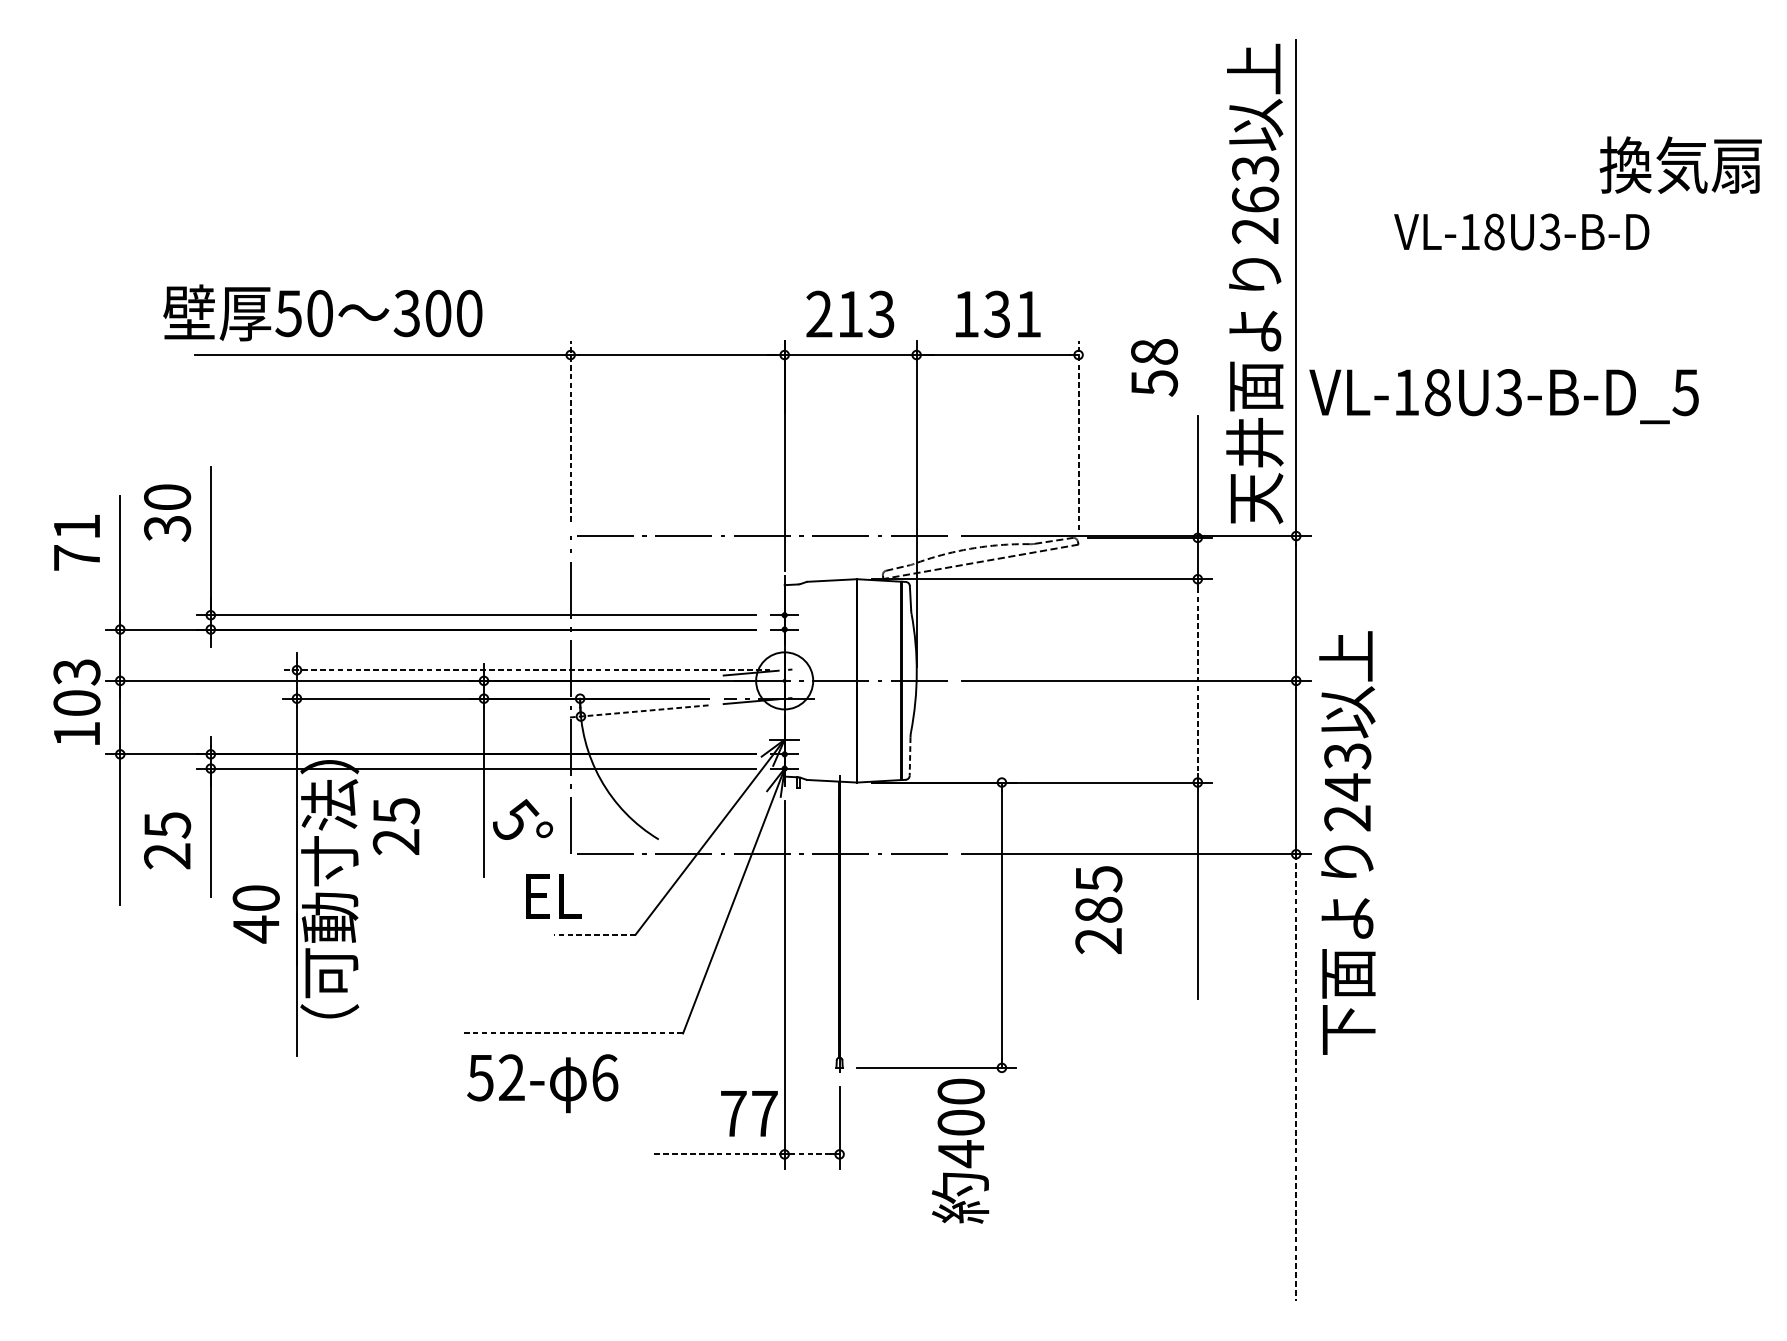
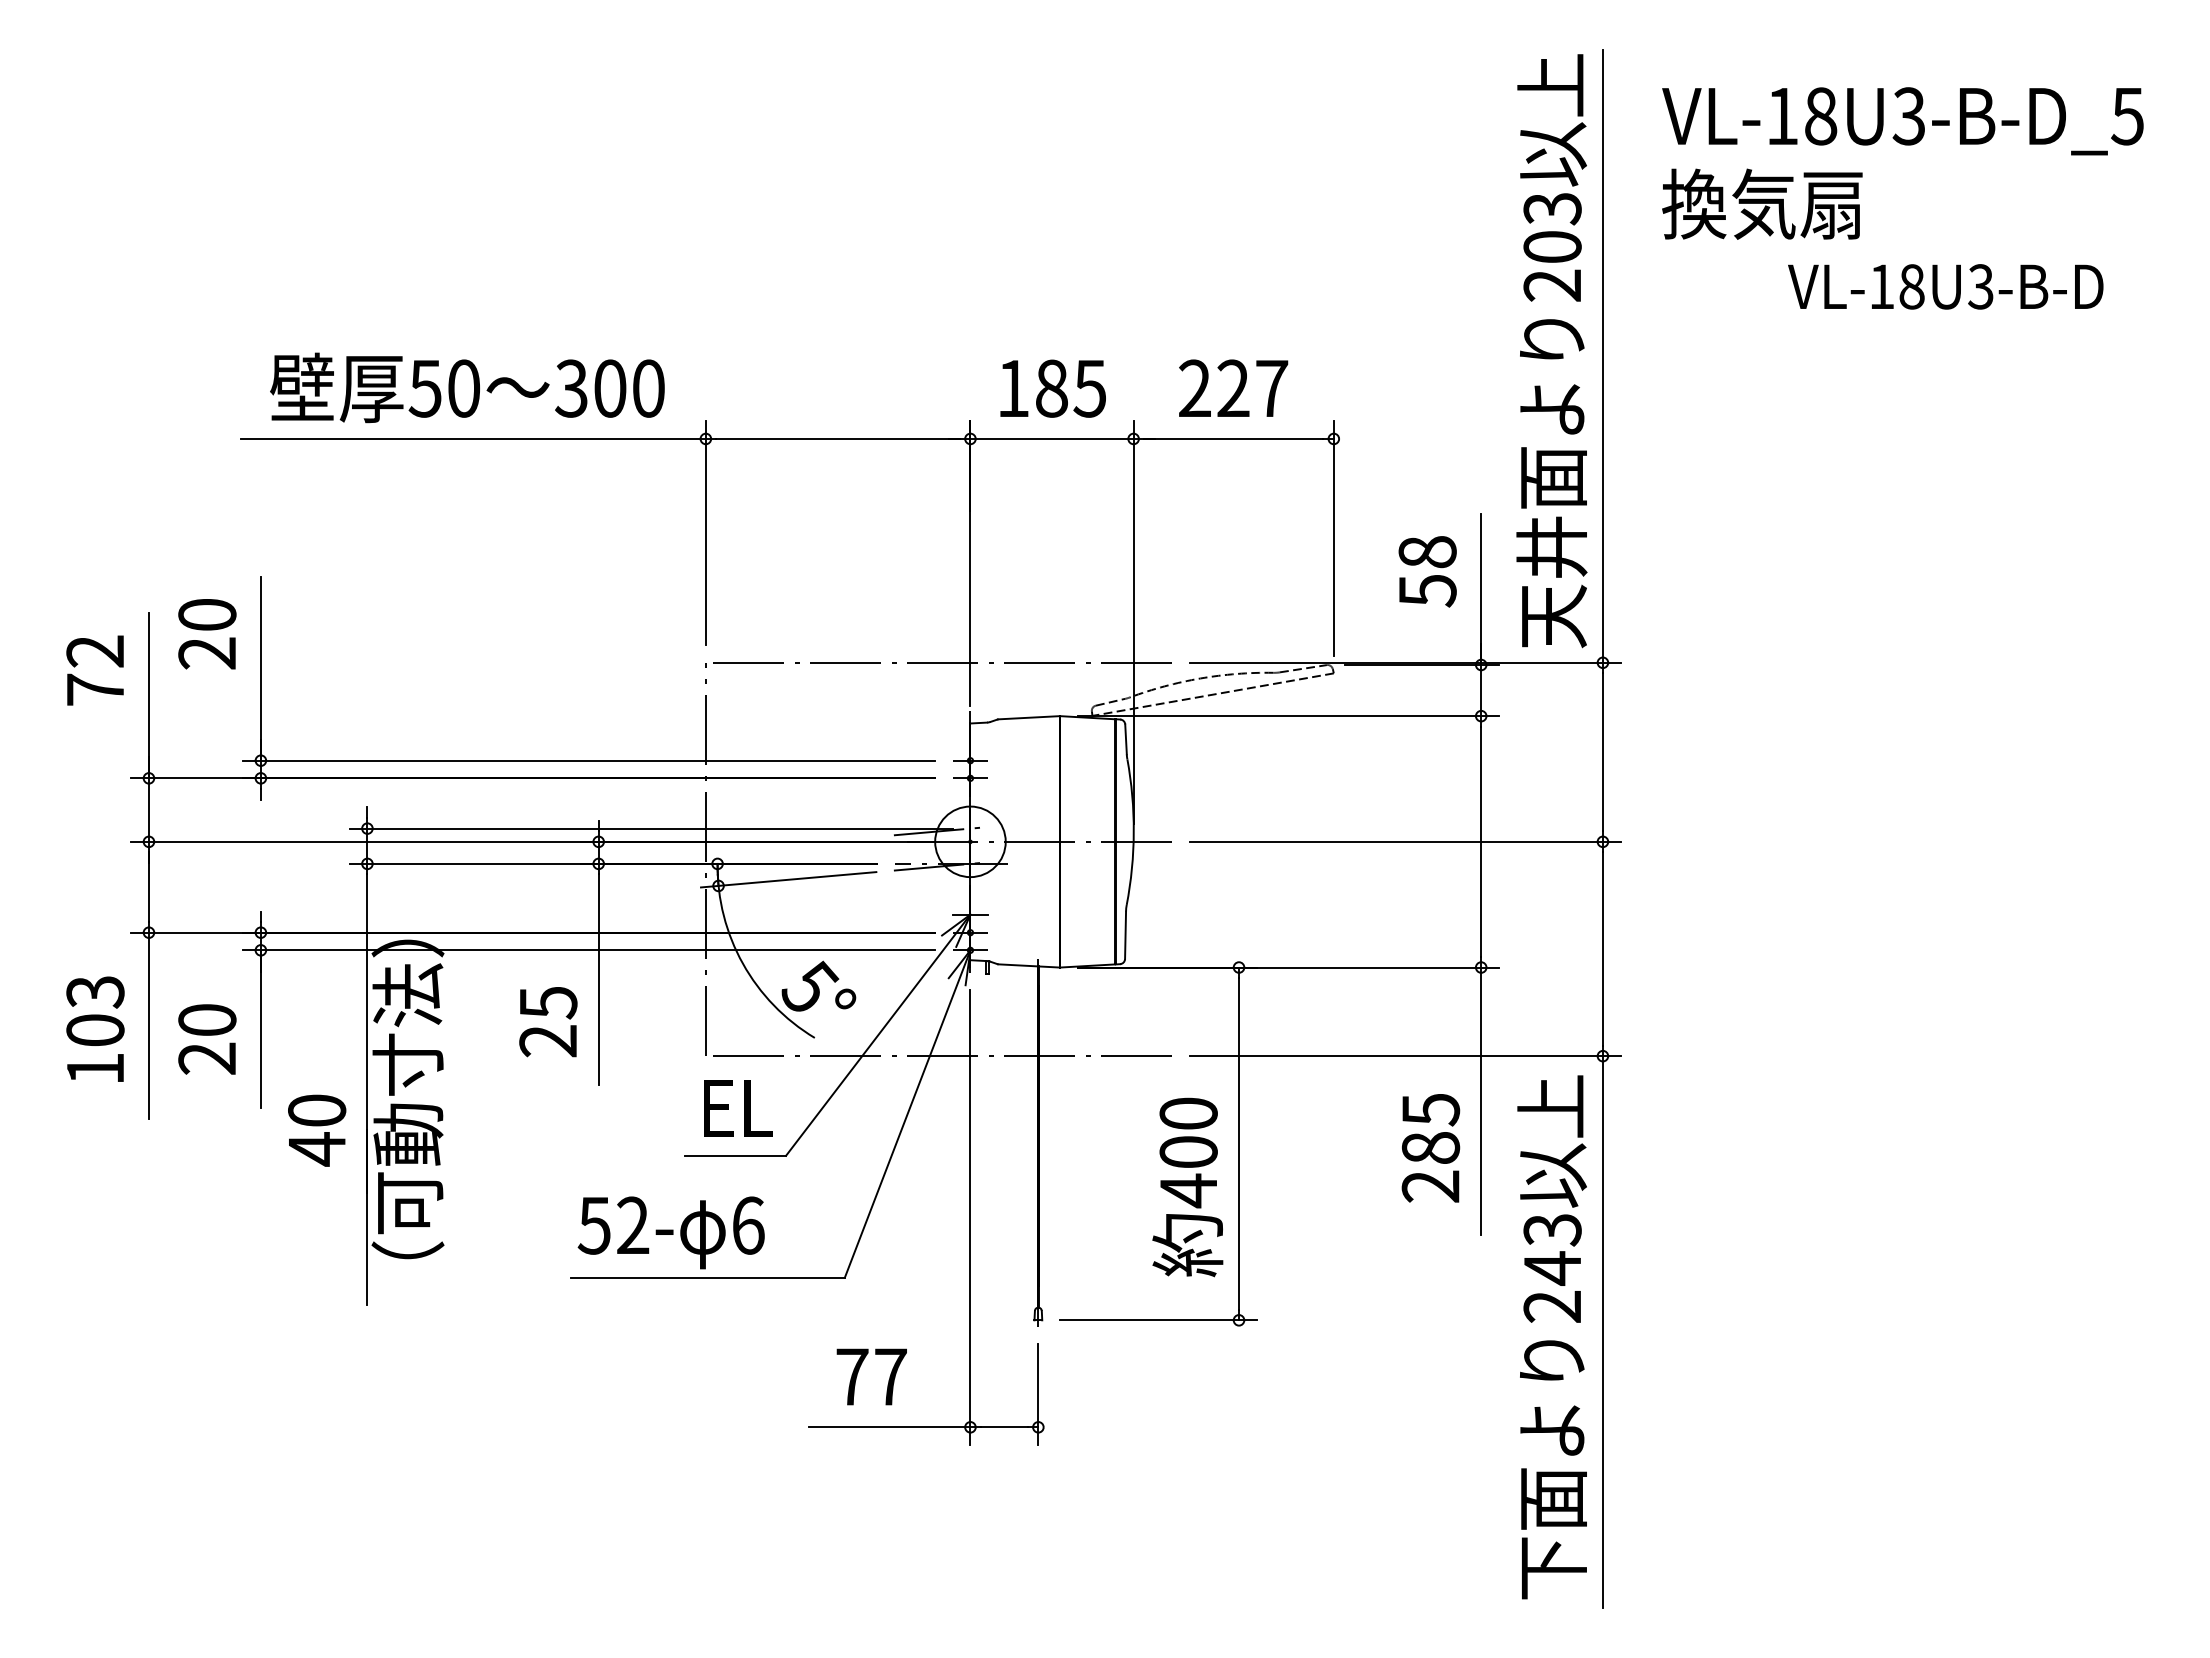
text: (1680, 164) -> (1762, 203), moved
text: (1255, 199) -> (1552, 246), 263 -> 203
text: (1521, 231) -> (1945, 286), moved
text: (322, 312) -> (467, 387), moved
text: (850, 314) -> (1051, 388), 213 -> 185
text: (997, 314) -> (1233, 388), 131 -> 227
text: (1154, 367) -> (1427, 571), moved
text: (1503, 396) -> (1902, 121), moved
line: (570, 431) -> (705, 533), dashed -> solid
line: (1078, 435) -> (1333, 538), dashed -> solid
text: (76, 526) -> (94, 651), 71 -> 72
text: (167, 528) -> (207, 653), 30 -> 20
line: (526, 670) -> (651, 828), dashed -> solid
line: (1198, 681) -> (1481, 842), dashed -> solid
text: (77, 701) -> (95, 1028), moved
line: (637, 711) -> (788, 879), dashed -> solid
line: (910, 756) -> (1125, 935), dashed -> solid
text: (522, 818) -> (818, 985), moved
text: (167, 825) -> (207, 1020), 25 -> 20
text: (396, 827) -> (548, 1022), moved
text: (1346, 843) -> (1551, 1337), moved
text: (554, 896) -> (738, 1108), moved
text: (1098, 910) -> (1430, 1148), moved
line: (594, 934) -> (735, 1155), dashed -> solid
line: (572, 1033) -> (707, 1277), dashed -> solid
line: (1295, 1077) -> (1602, 1332), dashed -> solid
text: (542, 1083) -> (670, 1232), moved
text: (749, 1113) -> (871, 1376), moved
text: (960, 1151) -> (1187, 1187), moved
line: (719, 1154) -> (889, 1427), dashed -> solid
line: (811, 1154) -> (1003, 1427), dashed -> solid

